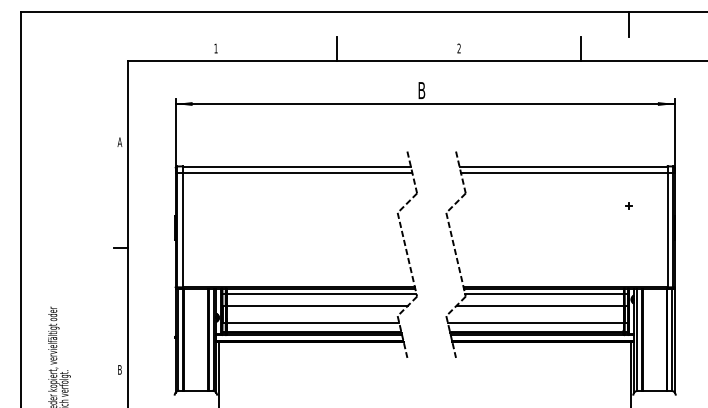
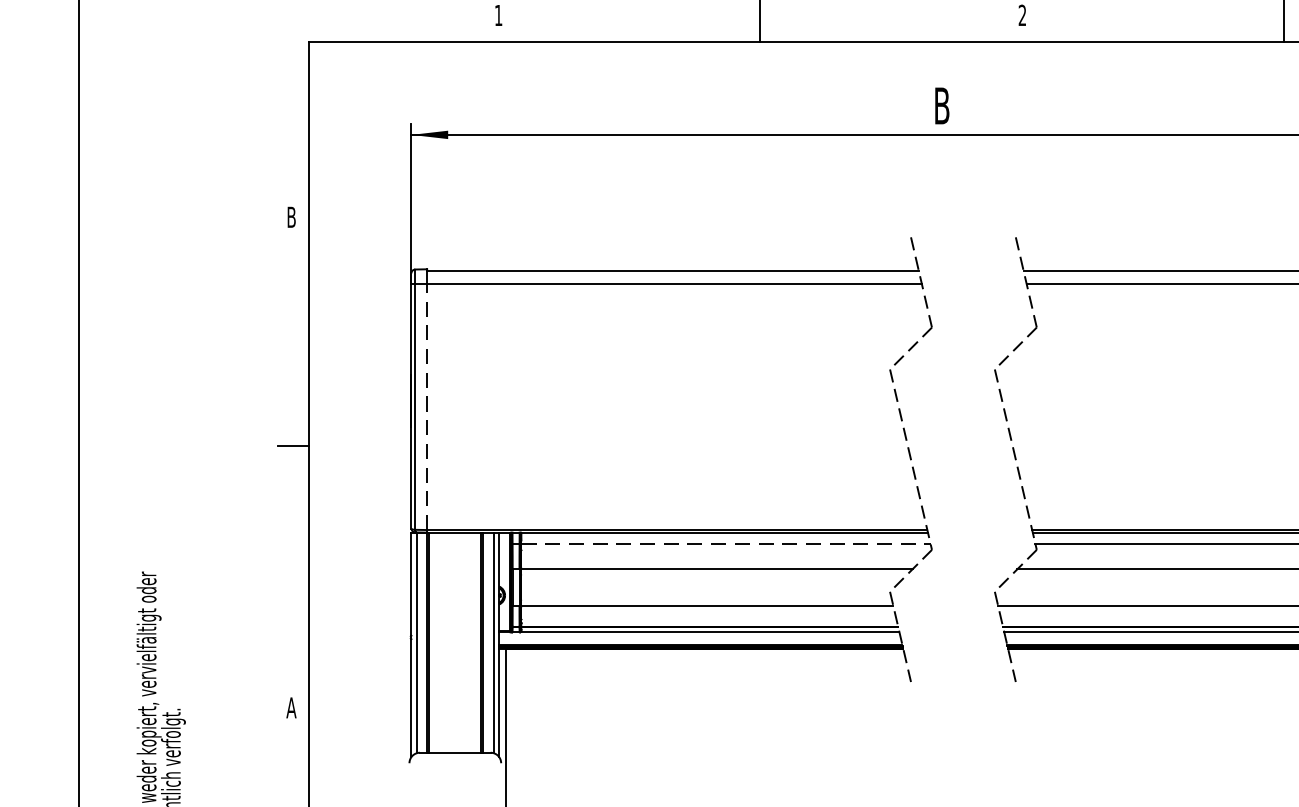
text: (119, 142) -> (290, 217), A -> B
line: (182, 229) -> (426, 405), solid -> dashed
line: (321, 293) -> (725, 543), solid -> dashed
text: (119, 369) -> (290, 706), B -> A

